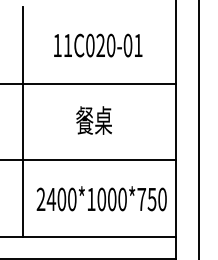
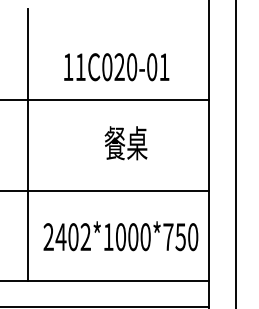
text: (98, 45) -> (117, 67), moved
text: (93, 120) -> (125, 143), moved
text: (72, 199) -> (86, 237), 2400*1000*750 -> 2402*1000*750

